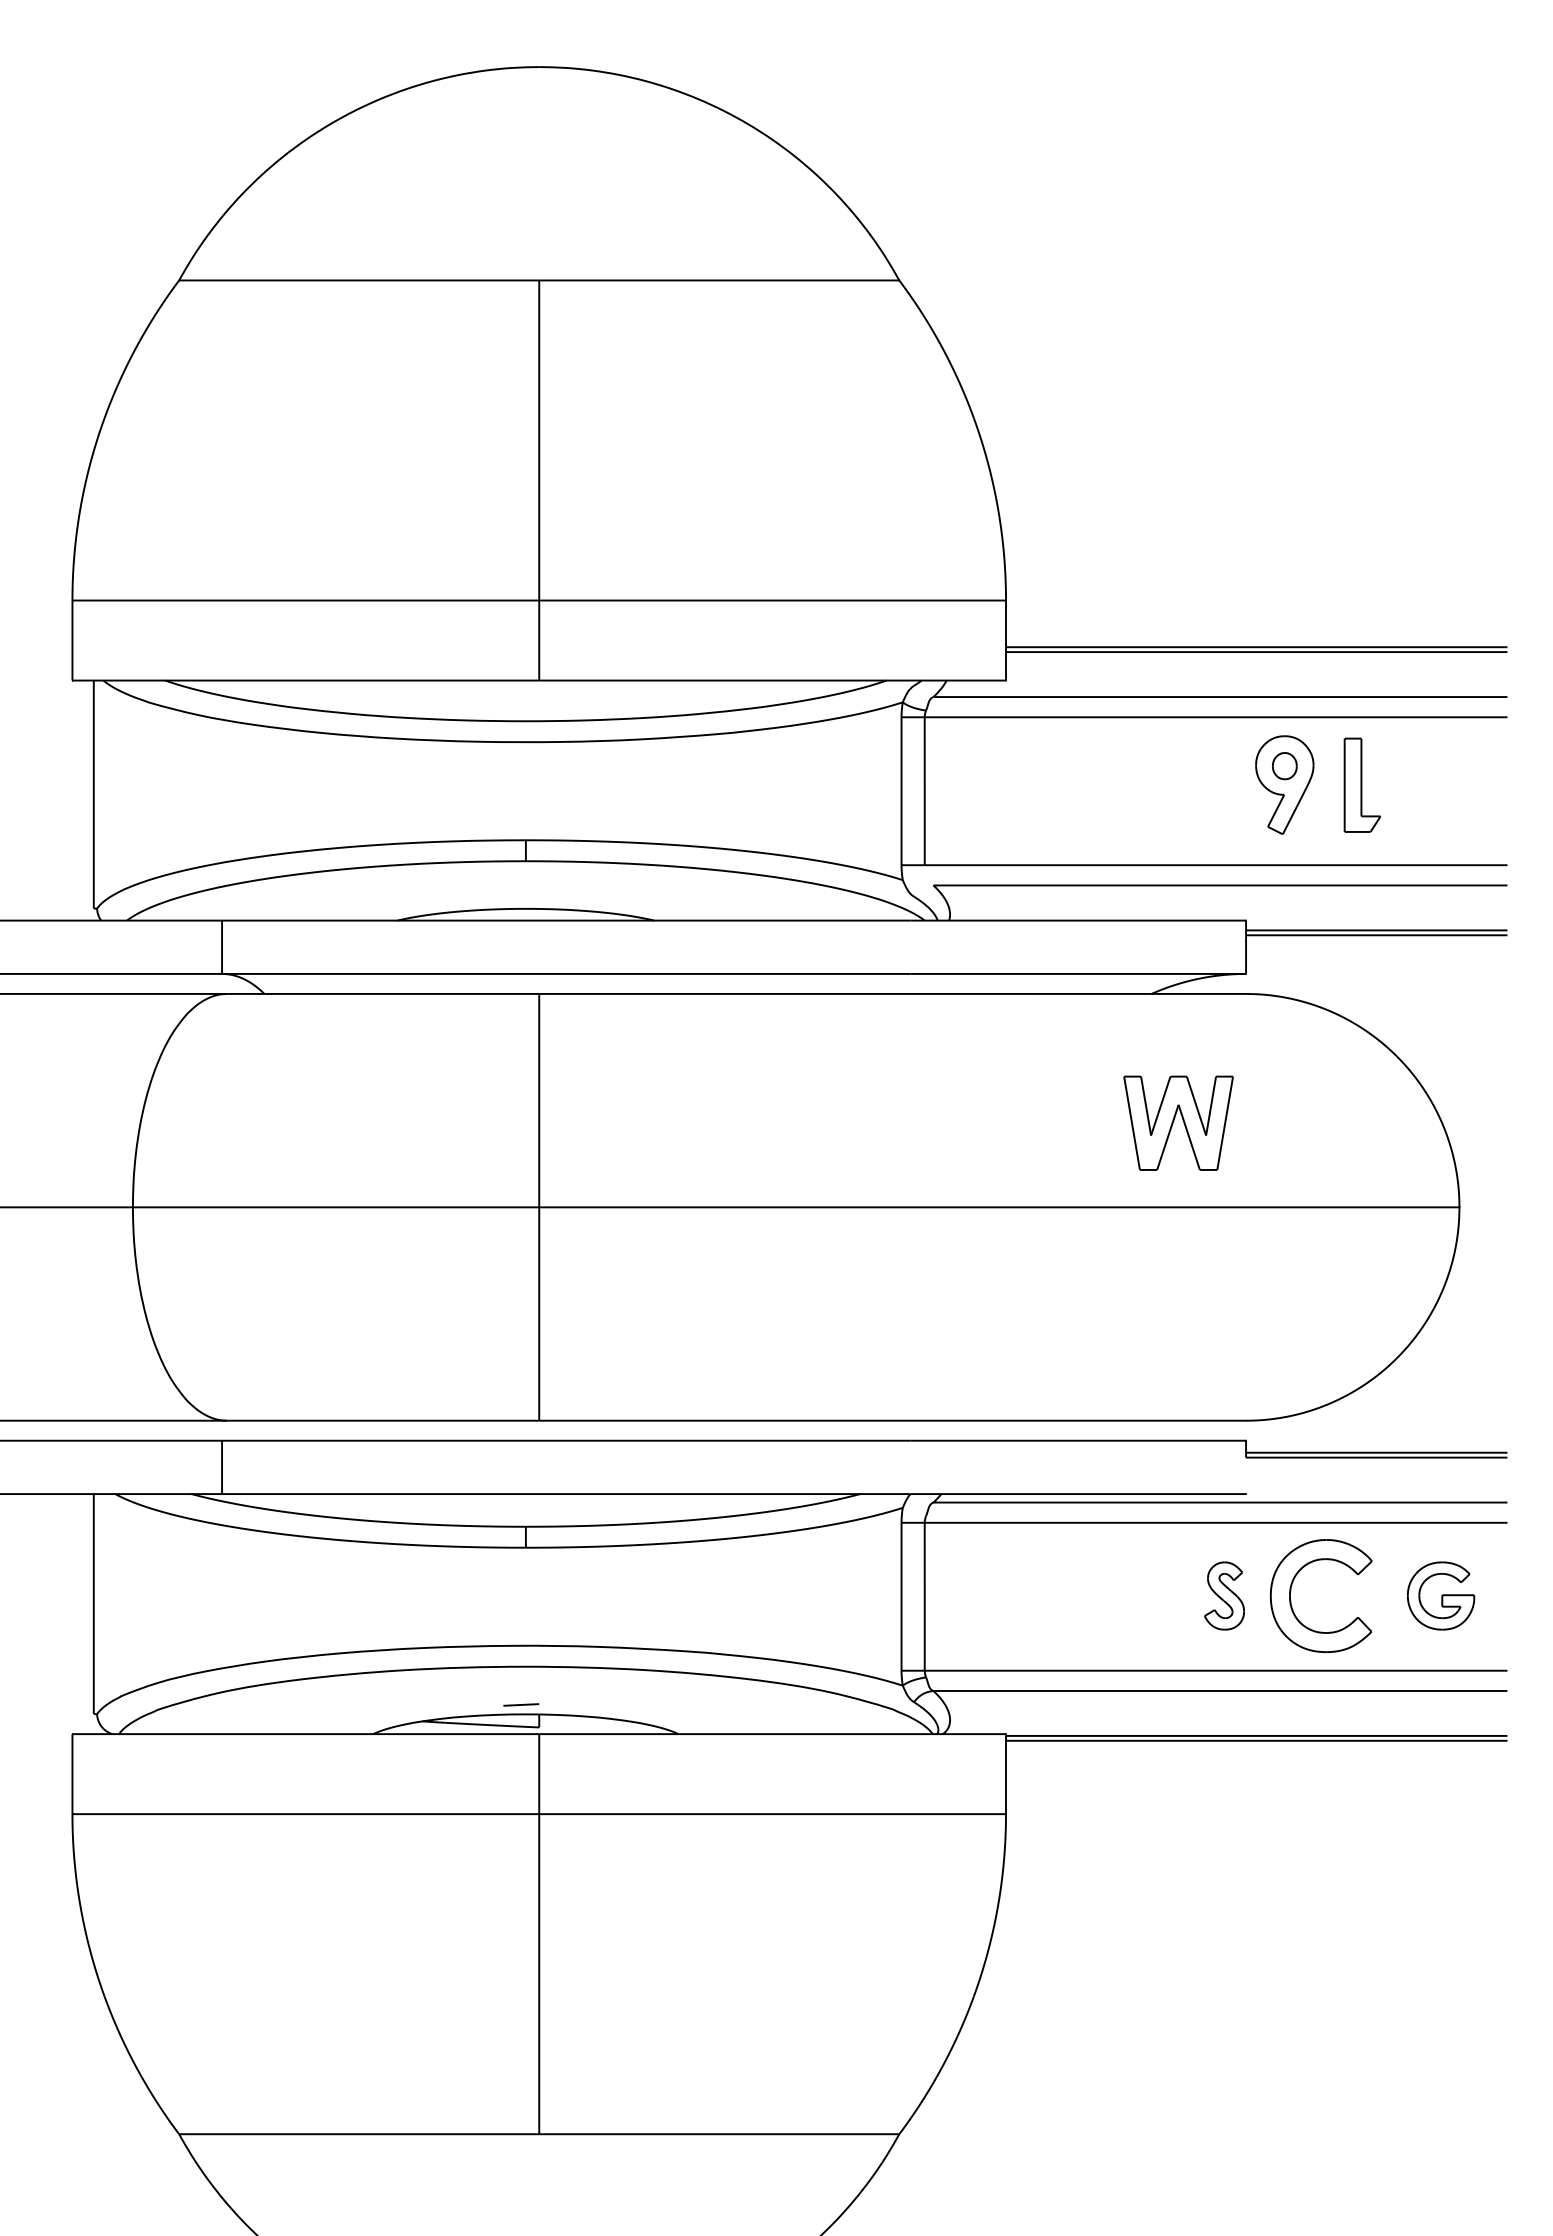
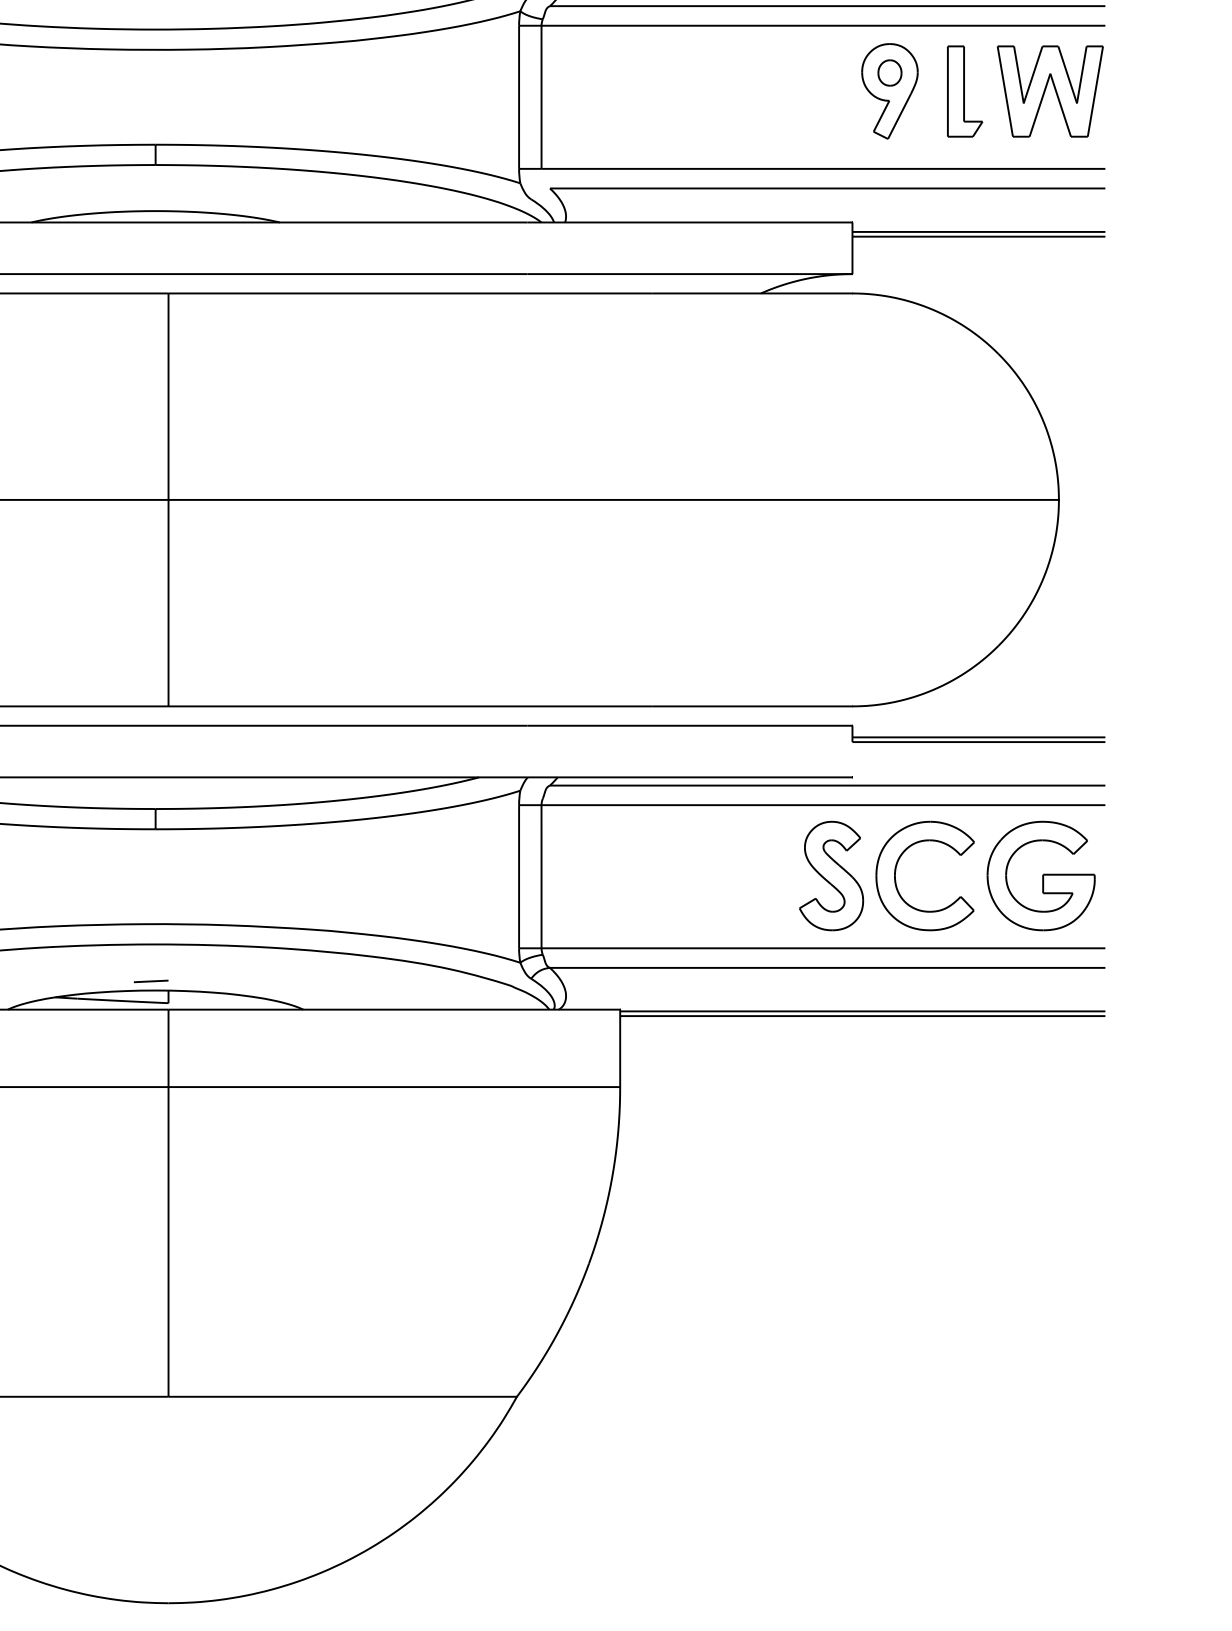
part: (1178, 1122) -> (1050, 90), moved
part: (1224, 1595) -> (831, 875), size x1.67
part: (1440, 1595) -> (1040, 875), size x1.67

